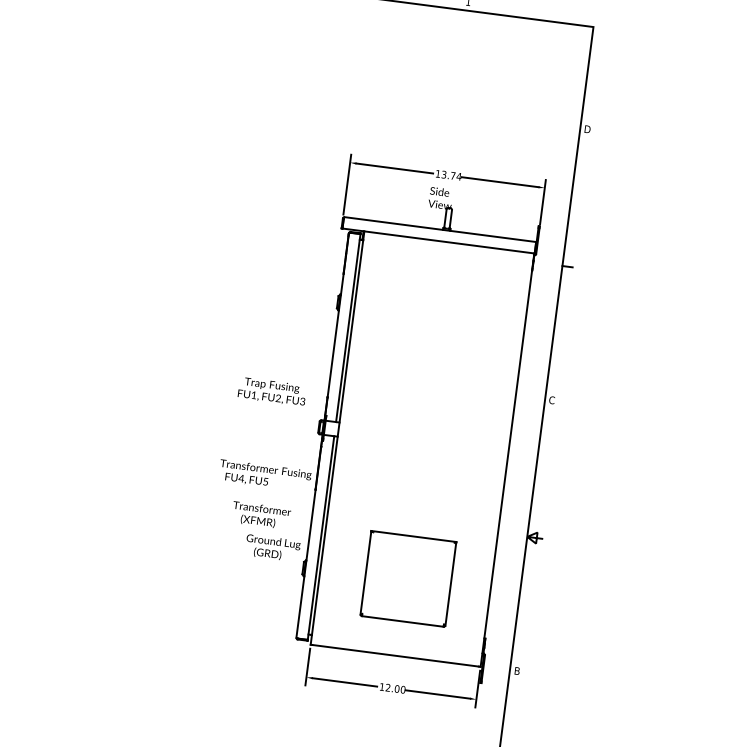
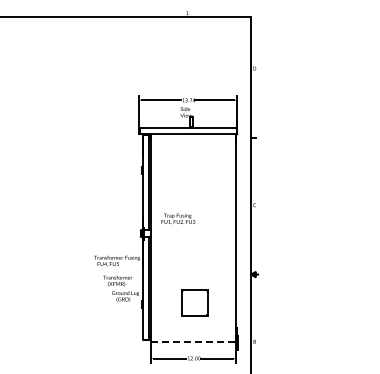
text: (272, 390) -> (178, 218), moved
part: (407, 579) -> (194, 303), size x0.6
line: (395, 656) -> (193, 342), solid -> dashed

